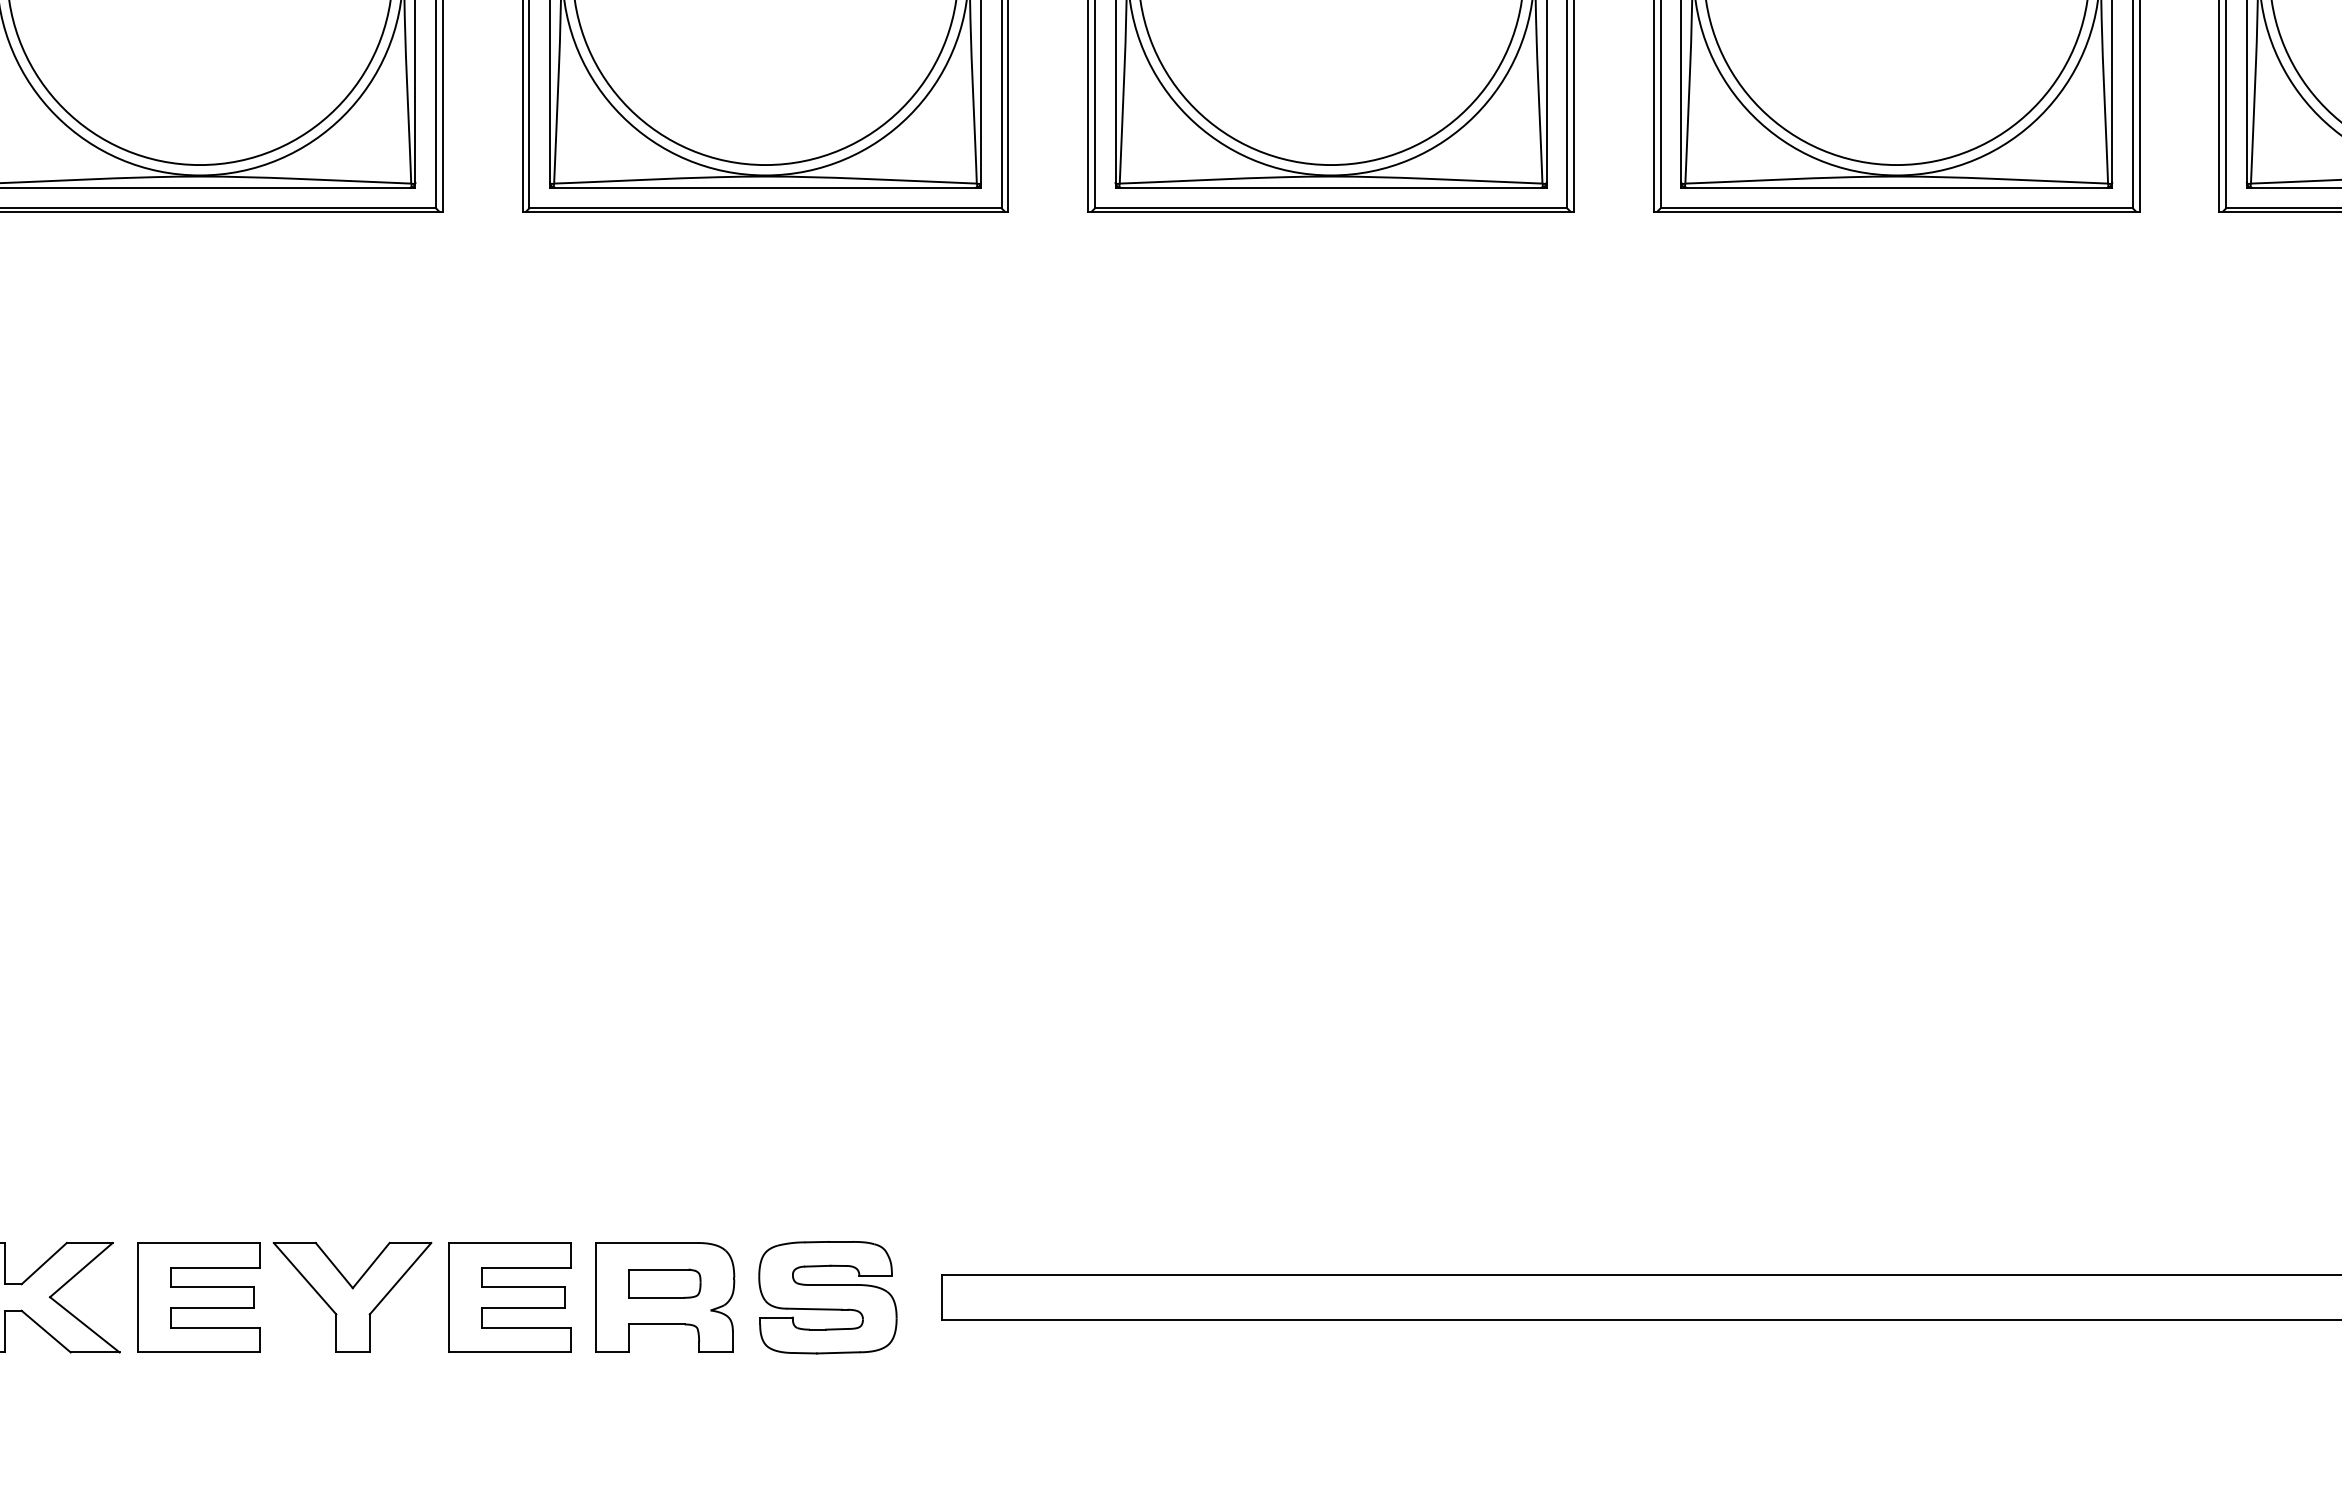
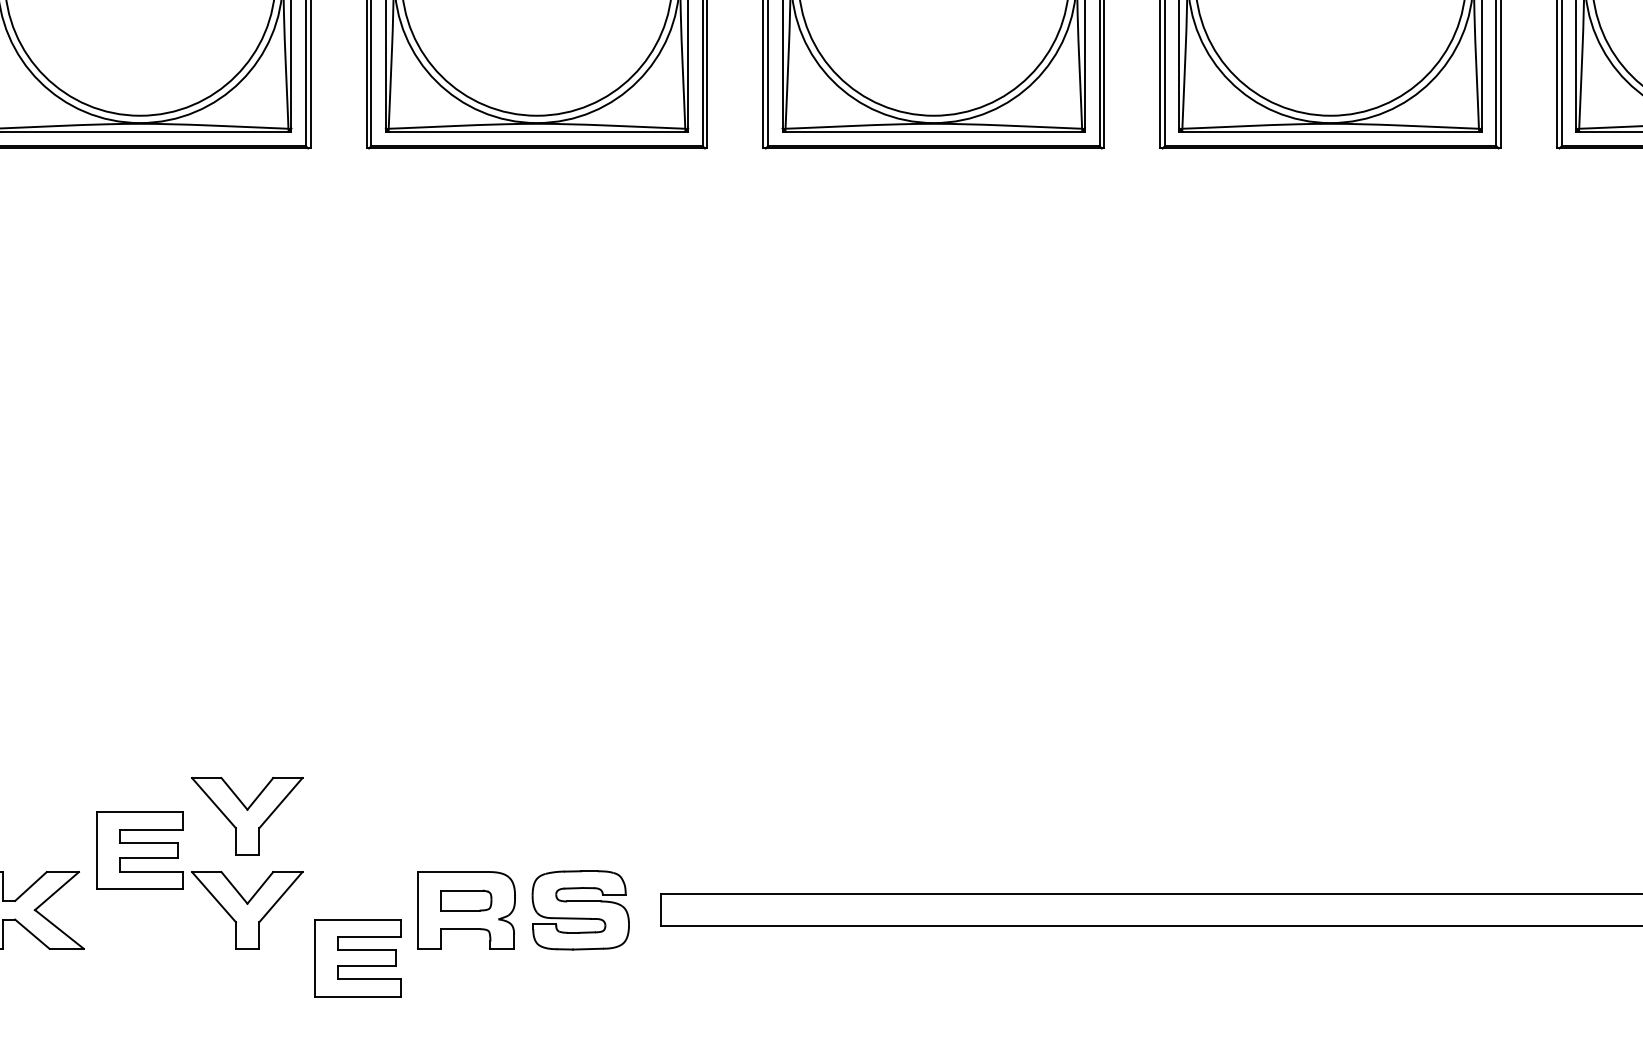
part: (352, 1162) -> (247, 815), added
part: (198, 1297) -> (139, 850), moved
part: (509, 1297) -> (357, 957), moved

